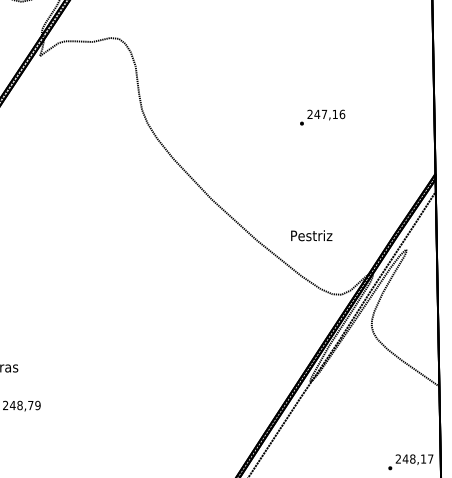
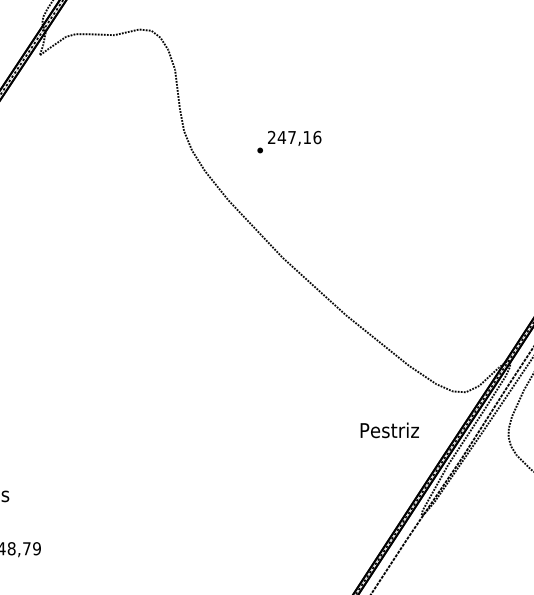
text: (322, 117) -> (289, 141), moved
text: (311, 235) -> (389, 430), moved

